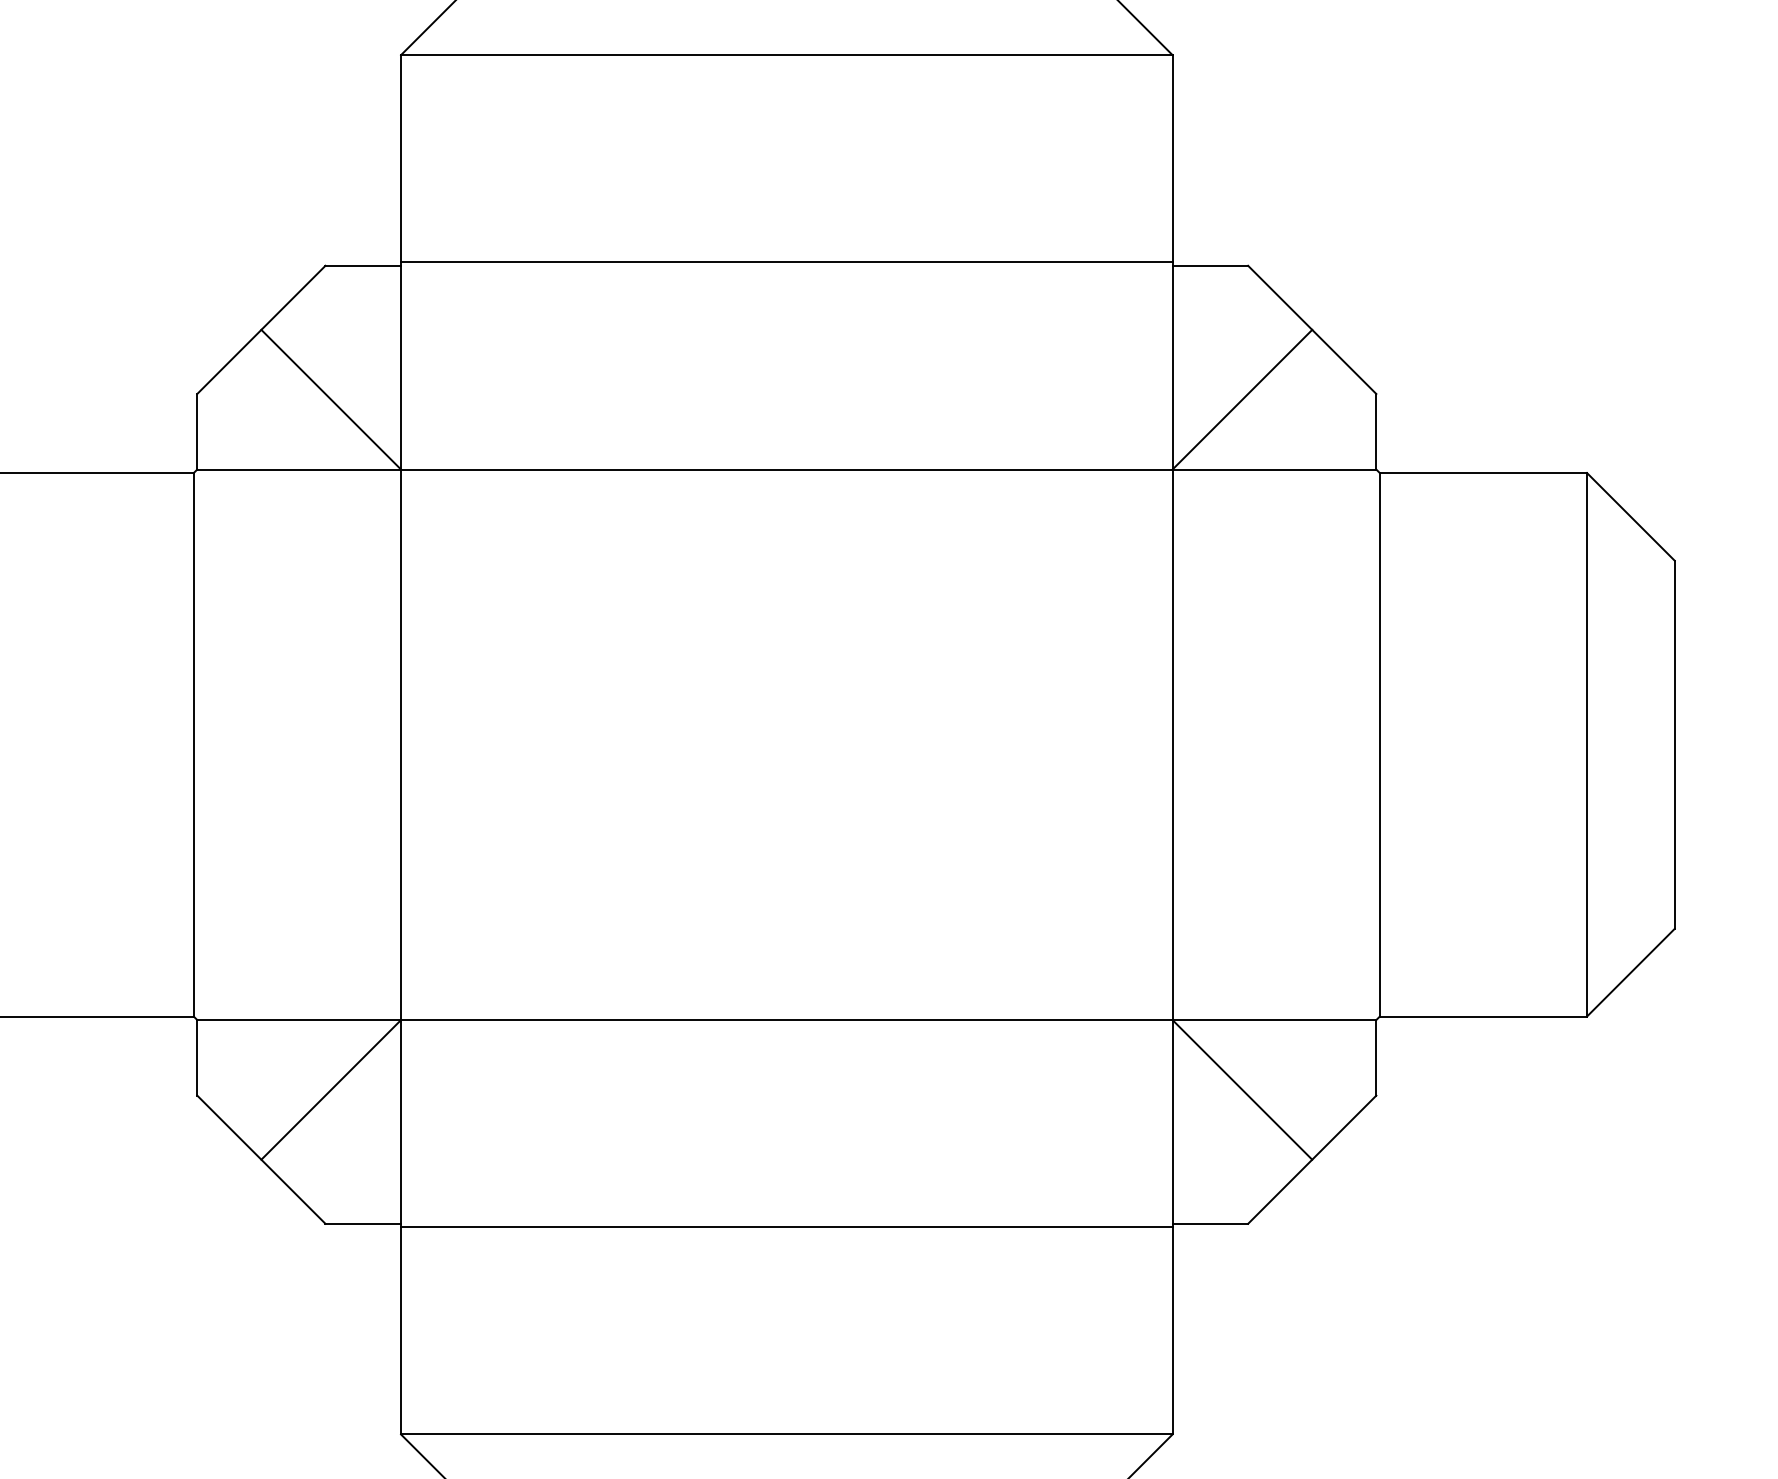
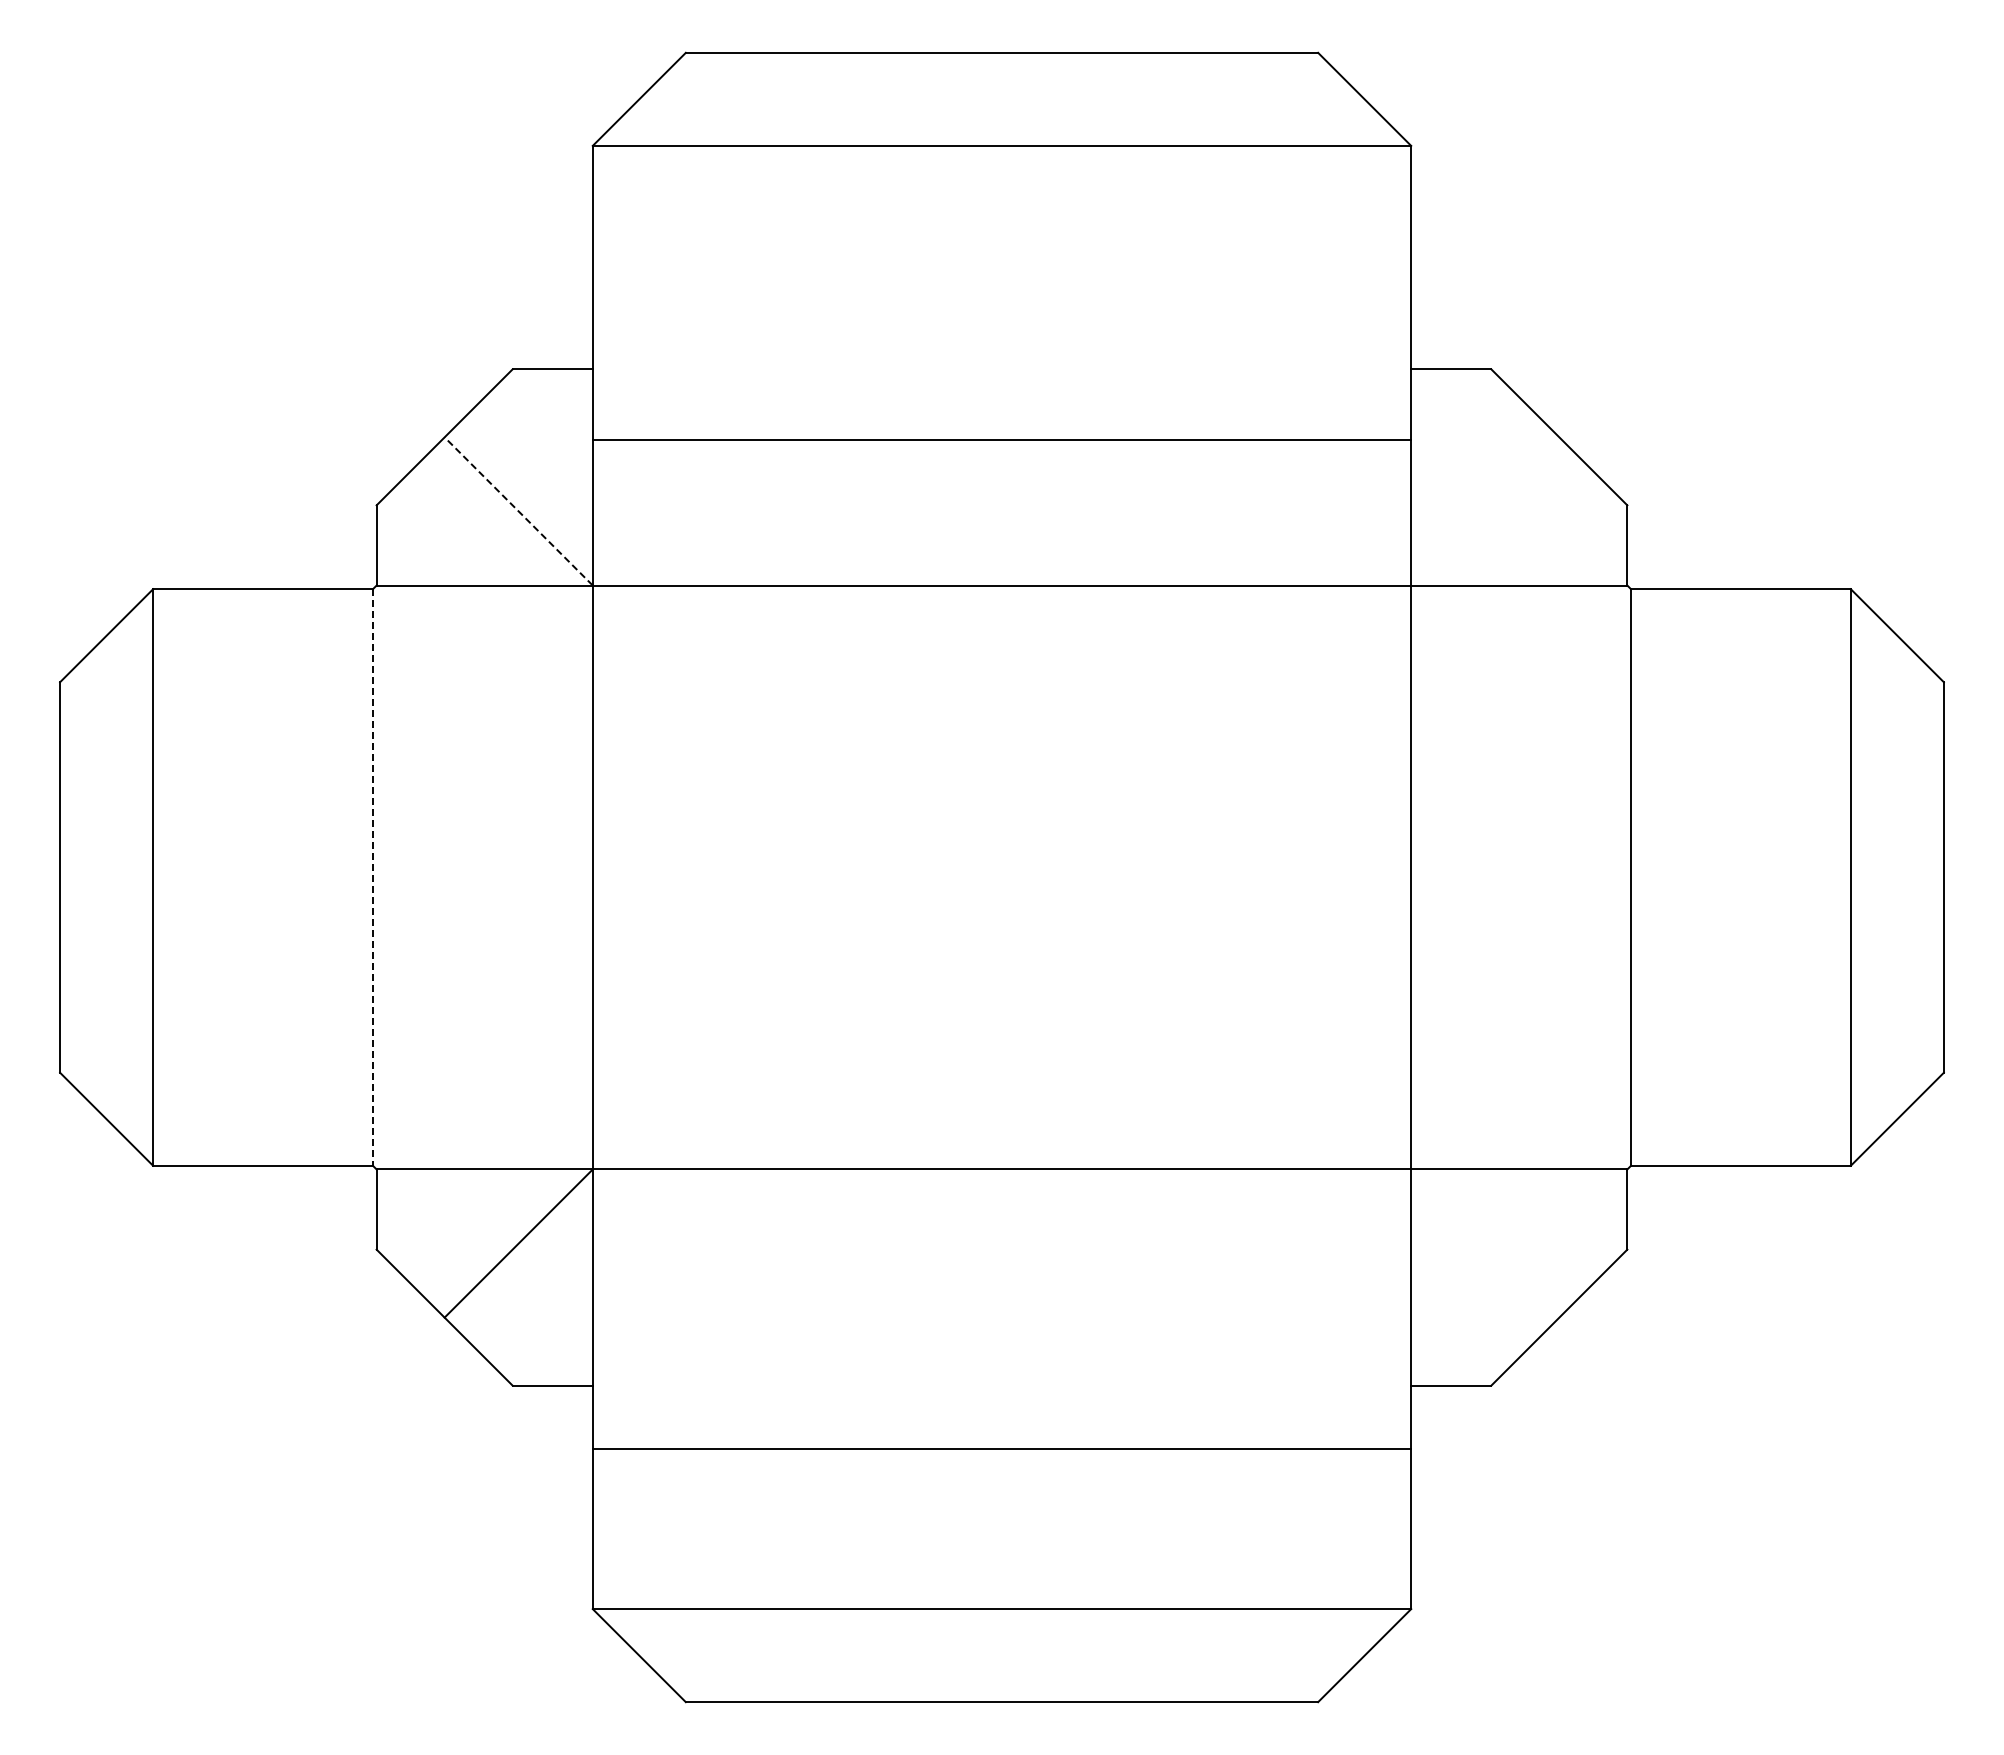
line: (786, 262) -> (1001, 439), moved
line: (331, 399) -> (518, 511), solid -> dashed
line: (1242, 399) -> (1485, 511), removed
line: (193, 744) -> (372, 877), solid -> dashed
line: (1242, 1089) -> (1485, 1243), removed
line: (786, 1227) -> (1001, 1449), moved

